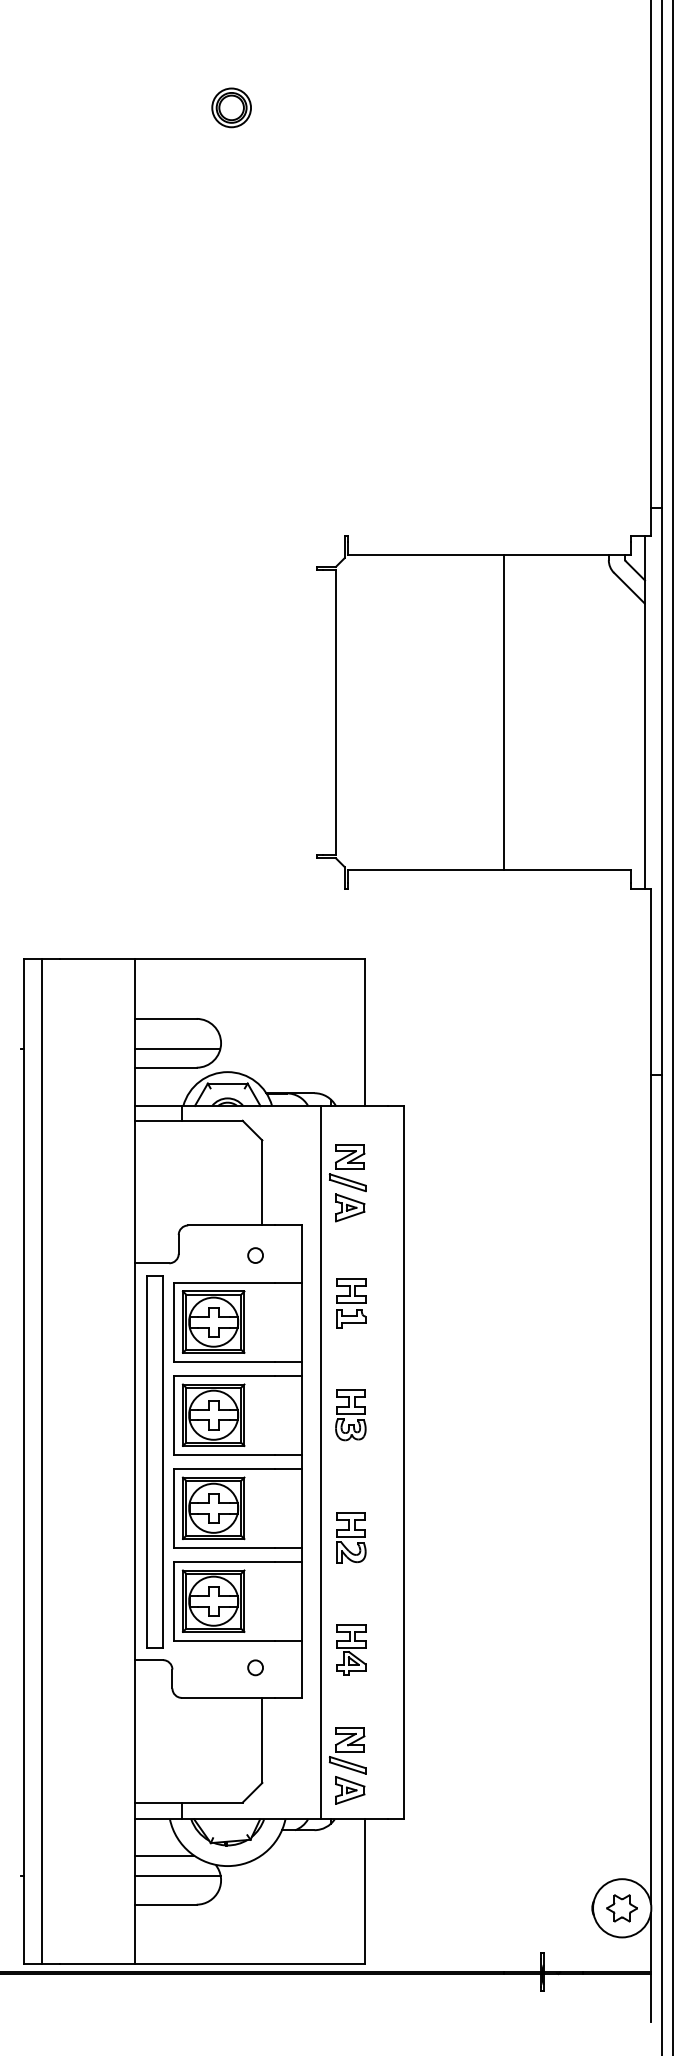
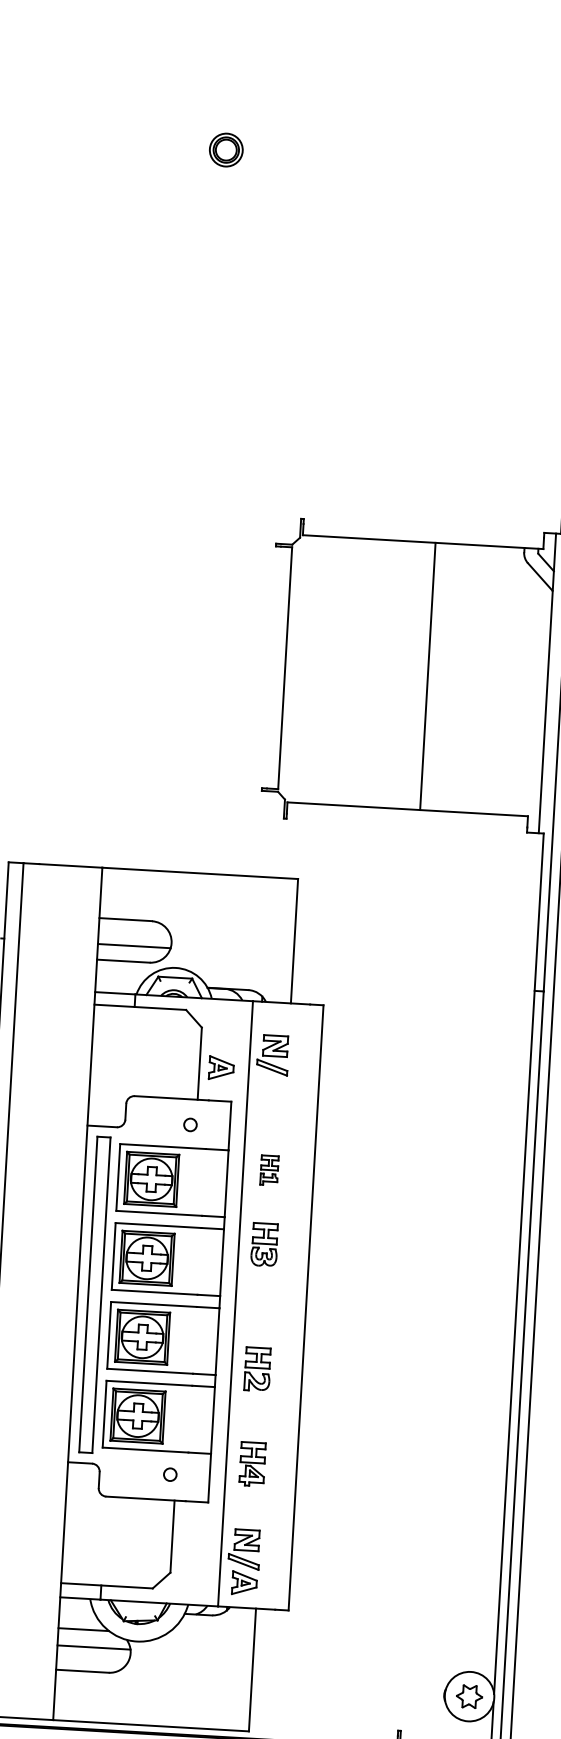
part: (350, 1207) -> (221, 1067), moved
part: (351, 1303) -> (269, 1170), size x0.7
part: (350, 1415) -> (264, 1244), moved

